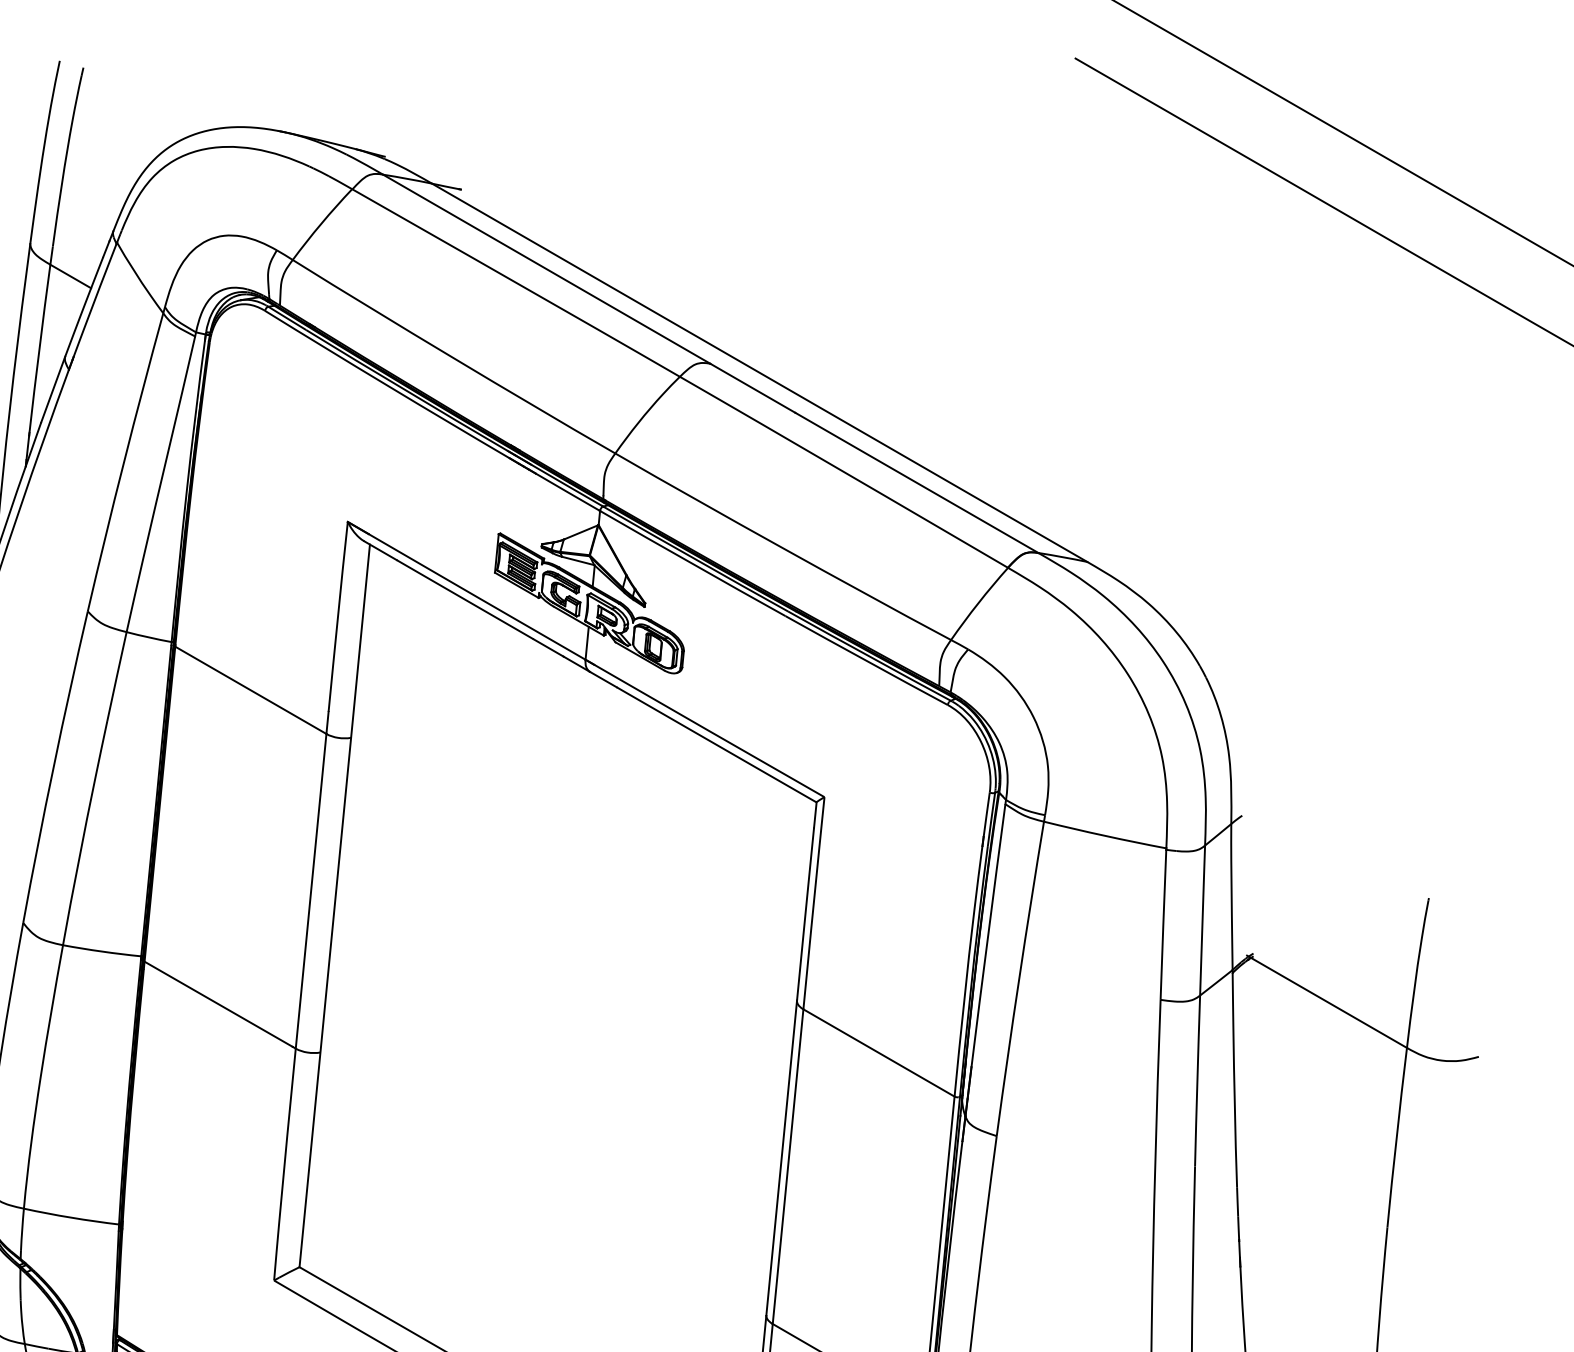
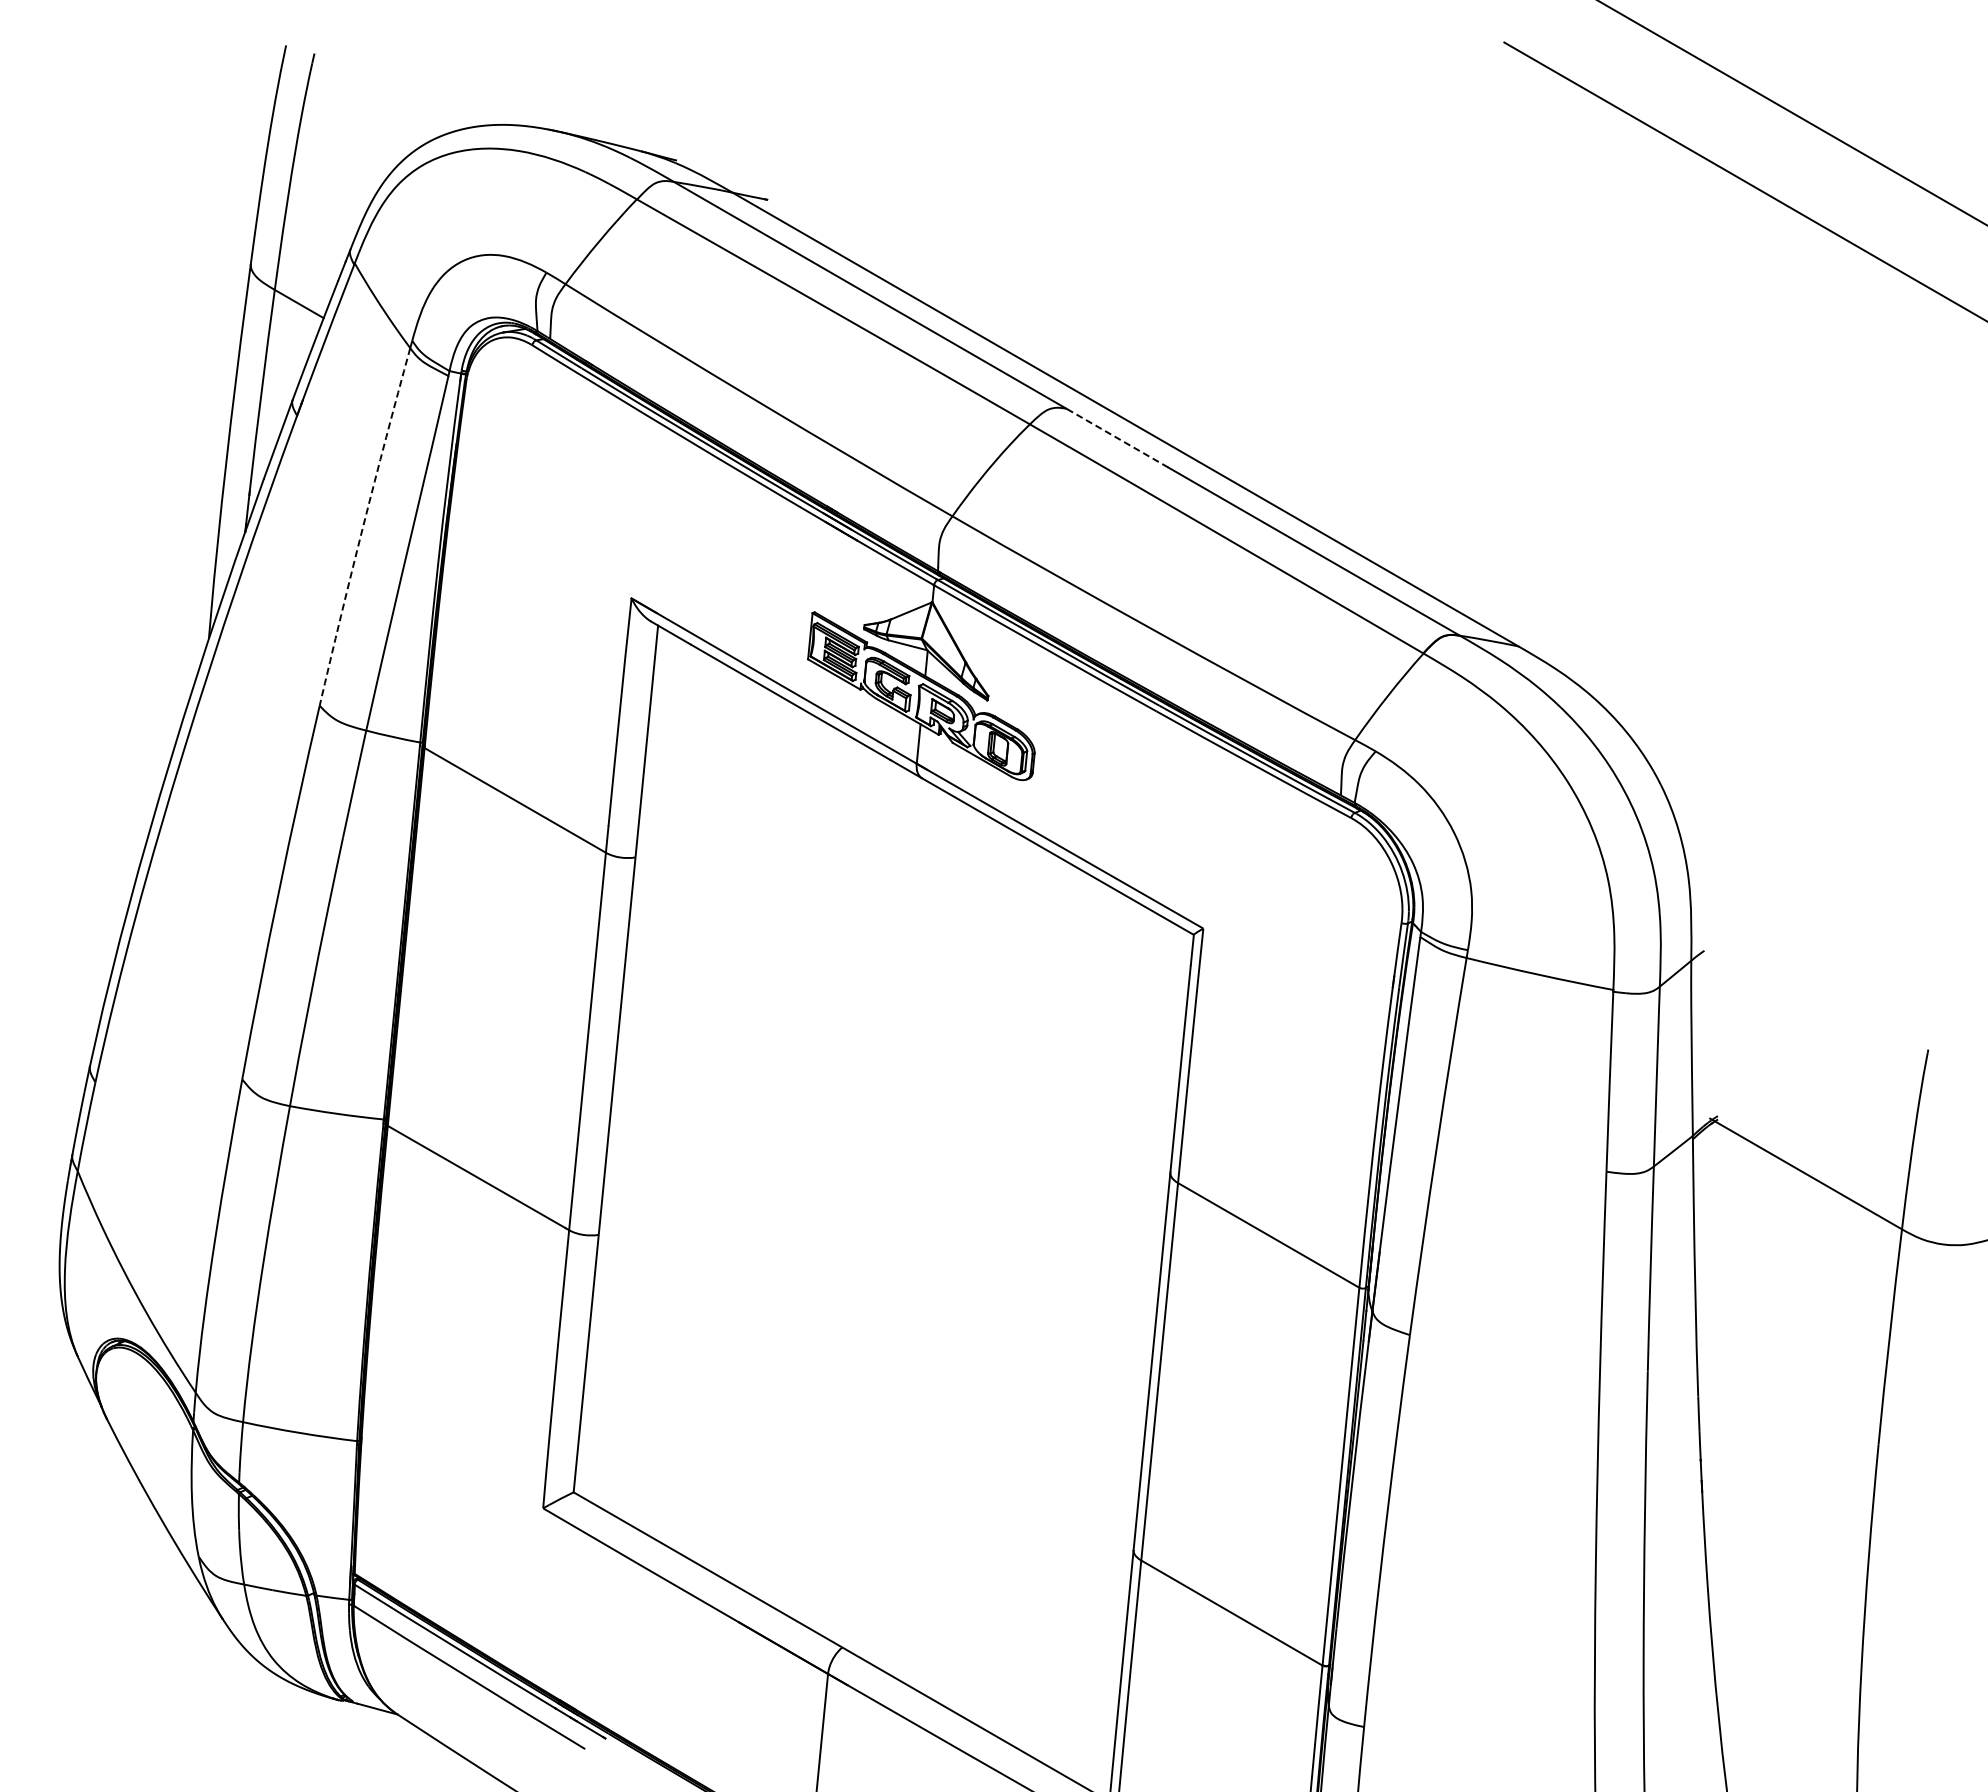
line: (752, 388) -> (1117, 438), solid -> dashed
arc: (124, 461) -> (363, 526), solid -> dashed

